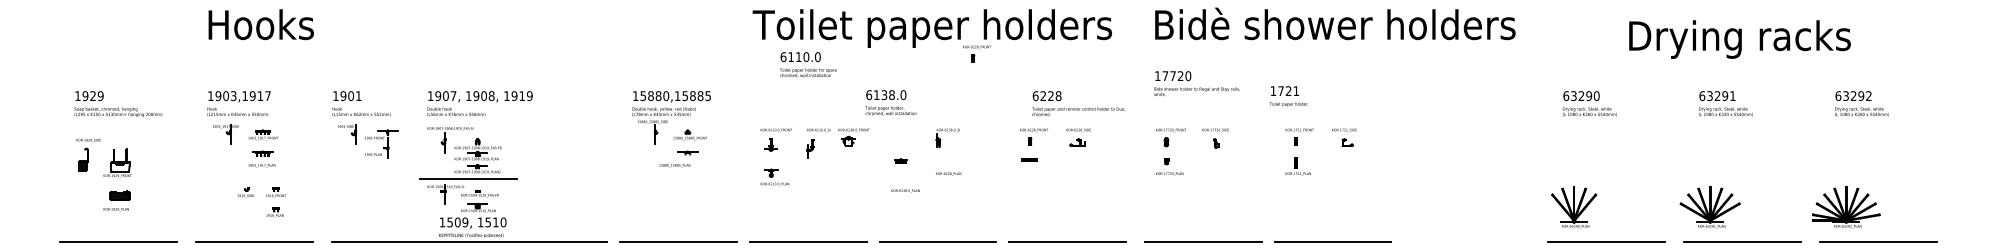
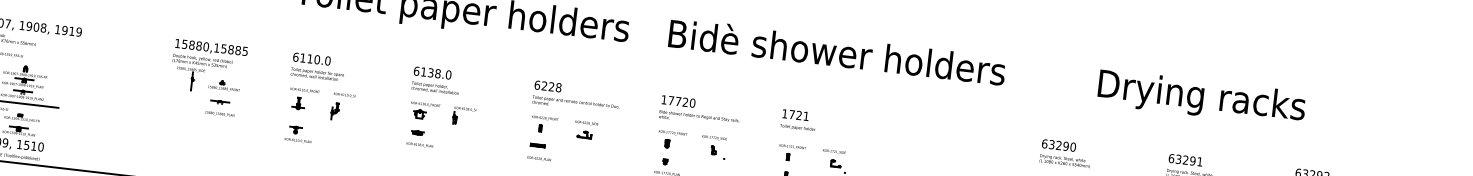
text: (1739, 39) -> (1201, 98), moved
part: (976, 53) -> (499, 40), removed
text: (808, 64) -> (318, 66), moved
text: (1196, 83) -> (699, 110), moved
text: (1288, 96) -> (798, 120), moved
text: (890, 102) -> (435, 80), moved
text: (1078, 103) -> (576, 96), moved
part: (853, 137) -> (424, 111), moved
text: (674, 165) -> (219, 113), moved
text: (948, 173) -> (539, 158), moved
text: (905, 190) -> (419, 144), moved

